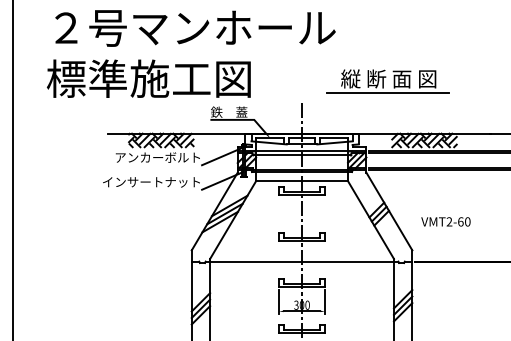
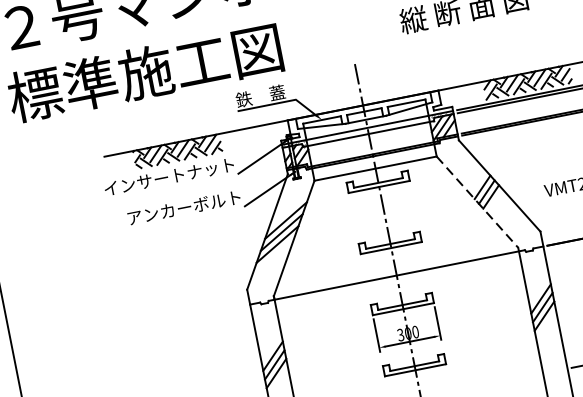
line: (387, 92) -> (465, 28), removed
text: (145, 157) -> (161, 178), アンカーボルト -> インサートナット
text: (145, 181) -> (167, 210), インサートナット -> アンカーボルト
line: (371, 220) -> (478, 202), solid -> dashed

